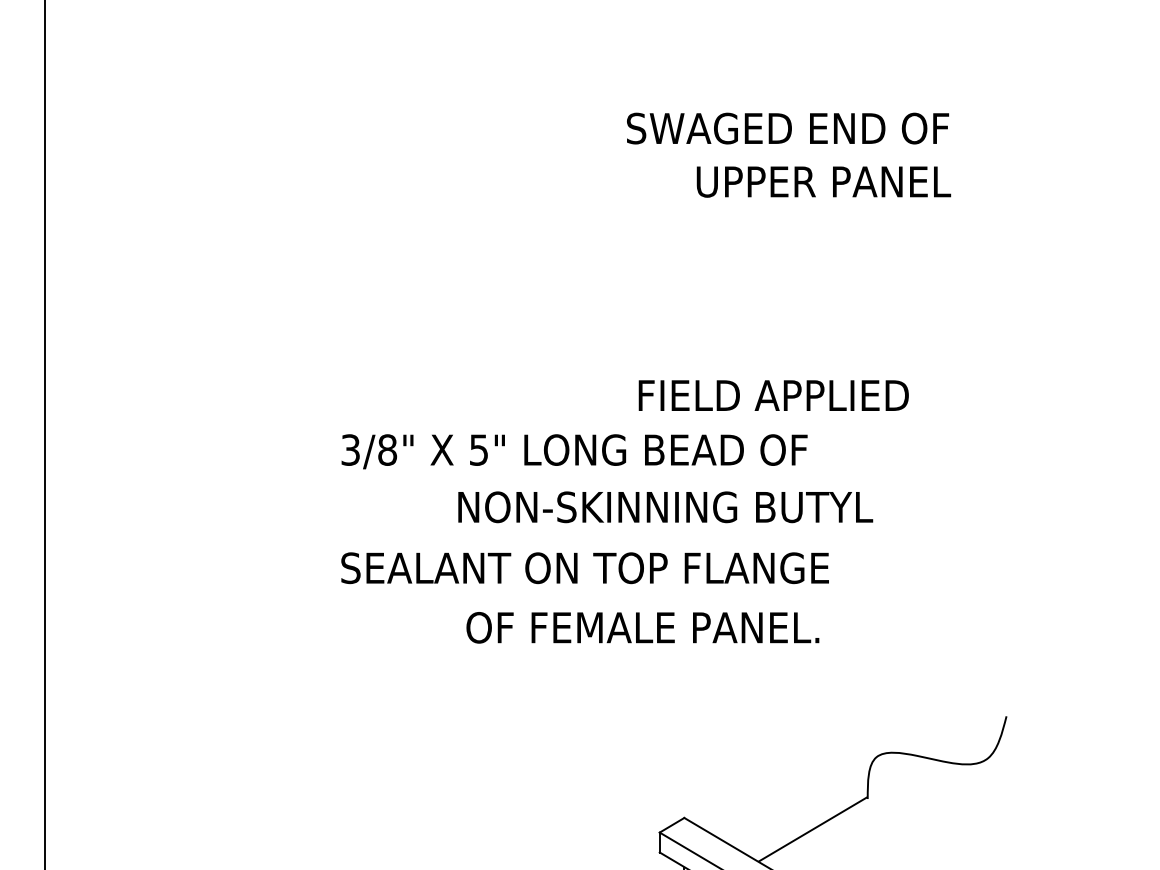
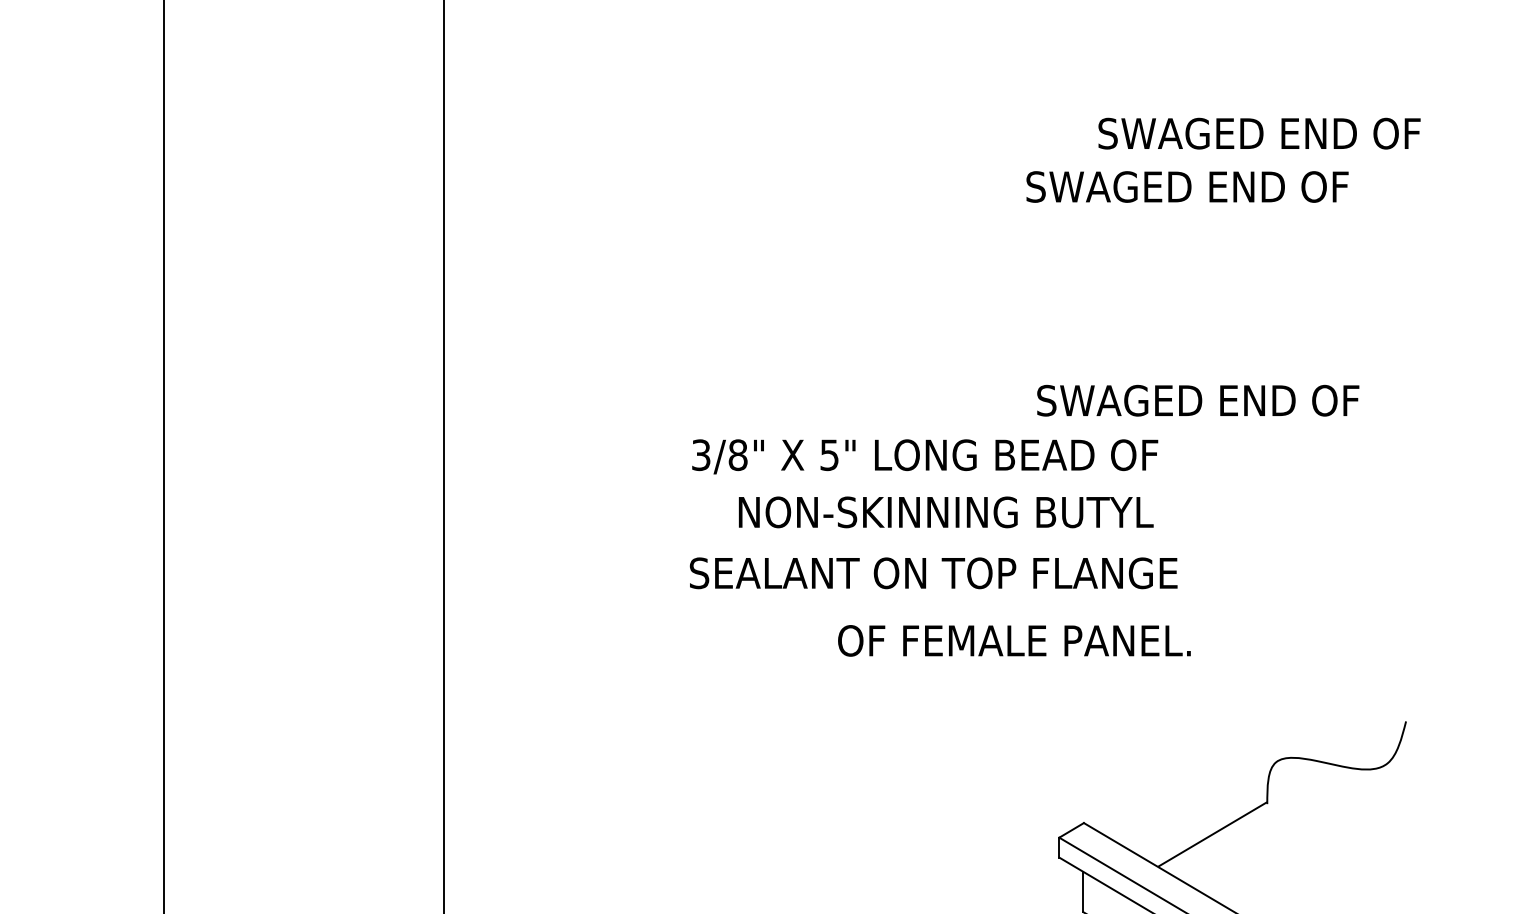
text: (787, 128) -> (1259, 133), moved
text: (788, 181) -> (1188, 186), UPPER PANEL -> SWAGED END OF
text: (798, 395) -> (1198, 400), FIELD APPLIED -> SWAGED END OF
text: (574, 451) -> (925, 456), moved
text: (665, 507) -> (946, 512), moved
text: (584, 568) -> (933, 573), moved
text: (642, 627) -> (1014, 640), moved

